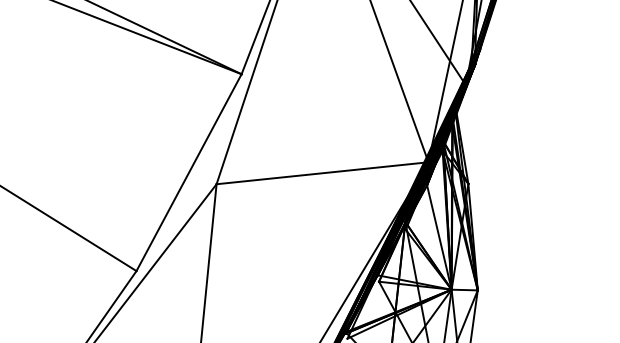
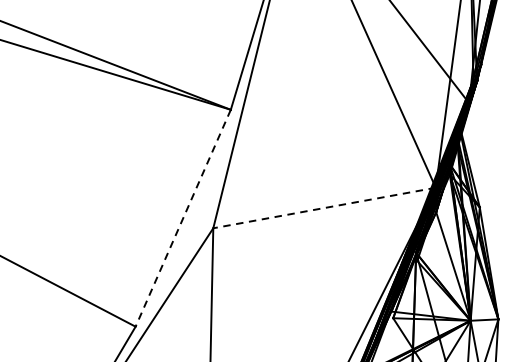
line: (189, 172) -> (183, 218), solid -> dashed
line: (322, 173) -> (324, 208), solid -> dashed

